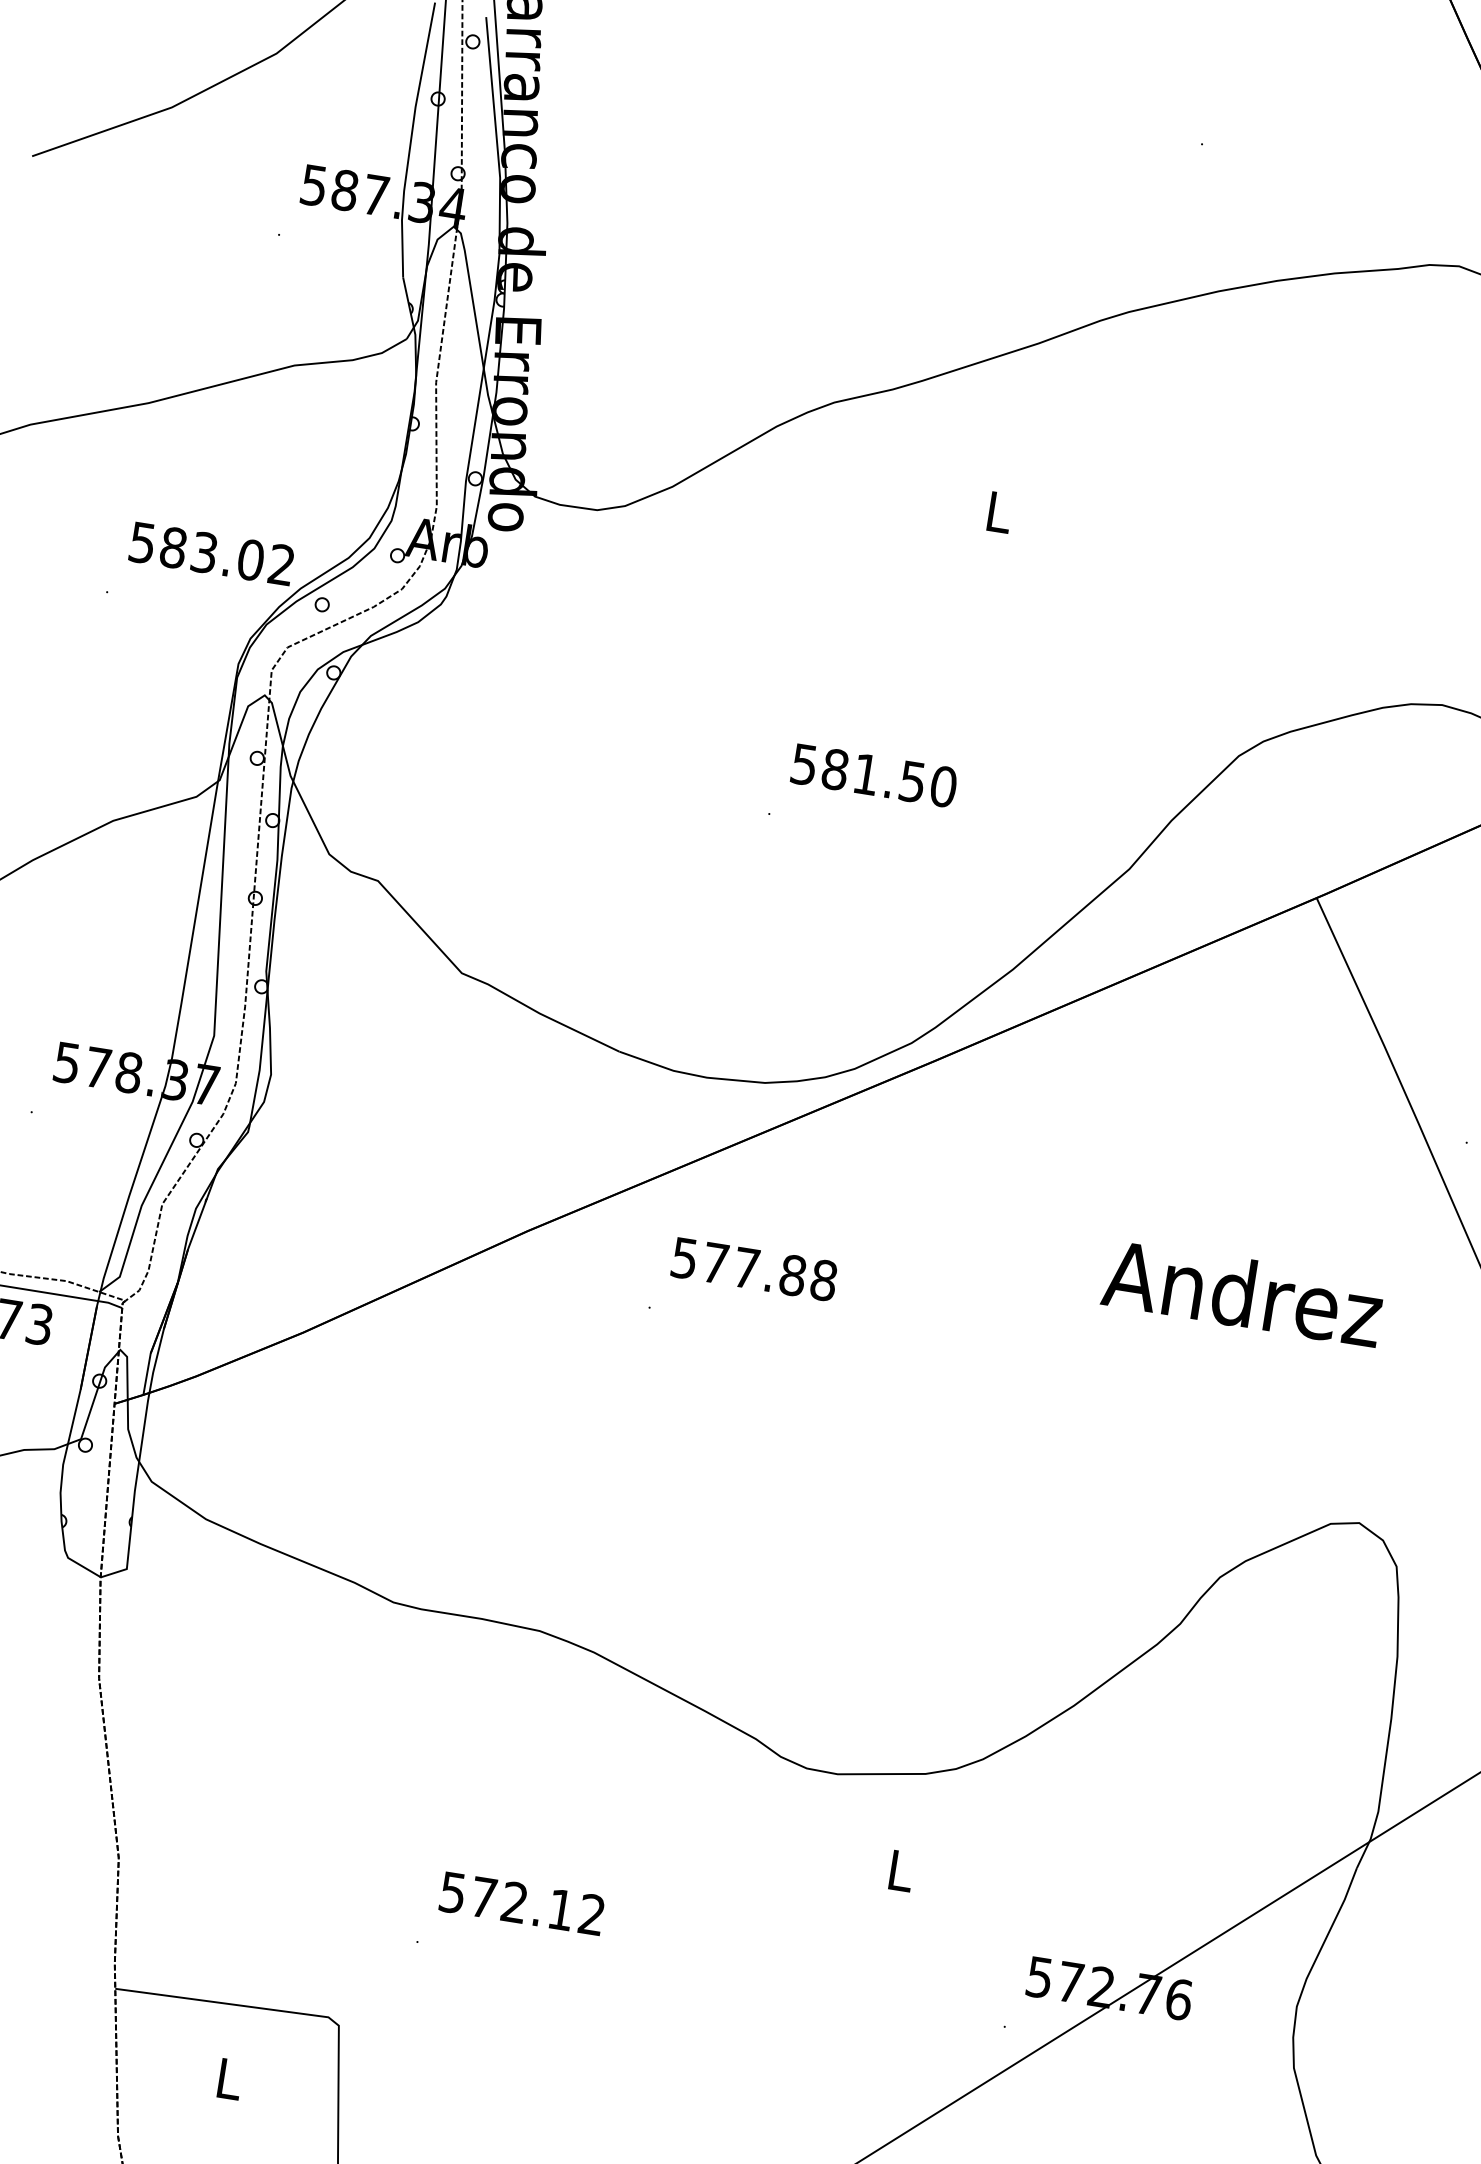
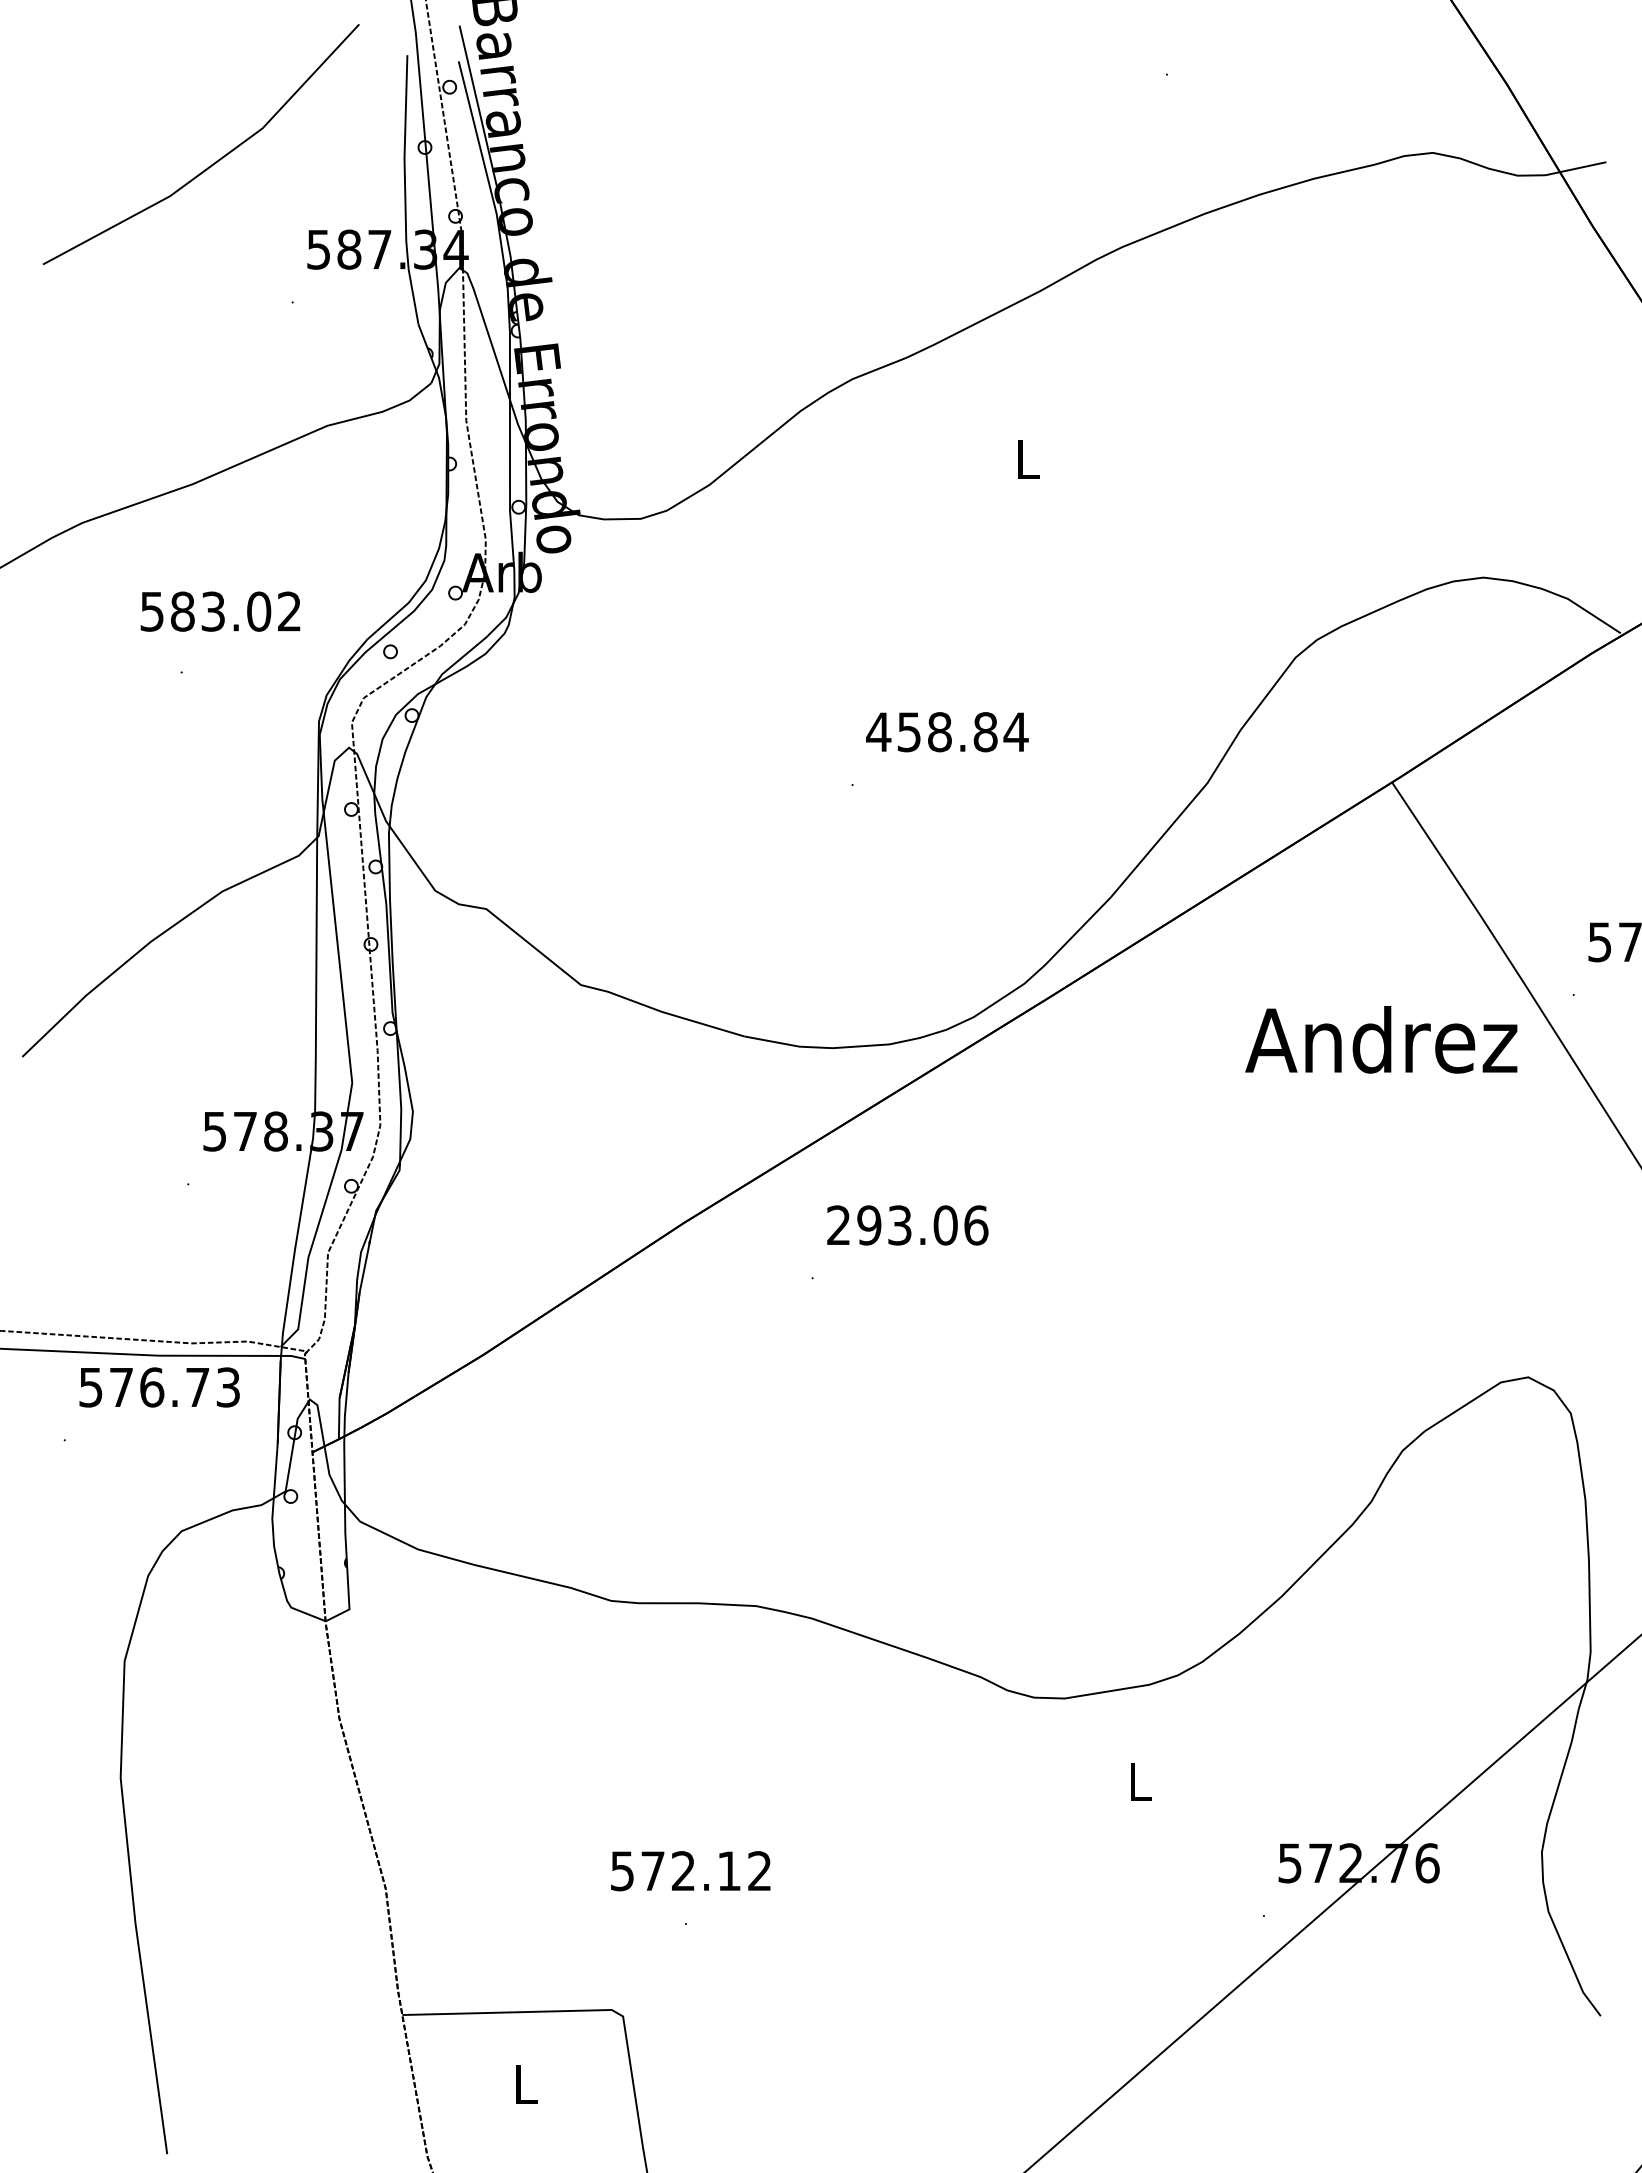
text: (211, 553) -> (220, 611), moved
text: (873, 776) -> (947, 732), 581.50 -> 458.84
text: (754, 1269) -> (907, 1225), 577.88 -> 293.06
text: (1243, 1292) -> (1381, 1039), moved
text: (521, 1904) -> (690, 1871), moved

